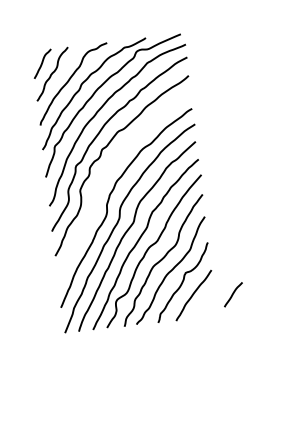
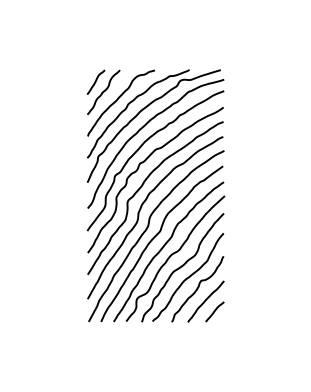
curve: (107, 177) -> (141, 188), added
curve: (232, 294) -> (214, 311), moved

